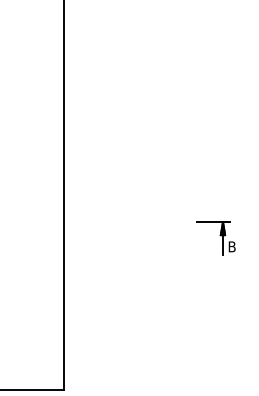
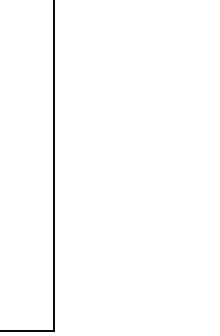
part: (215, 238) -> (183, 202), removed

